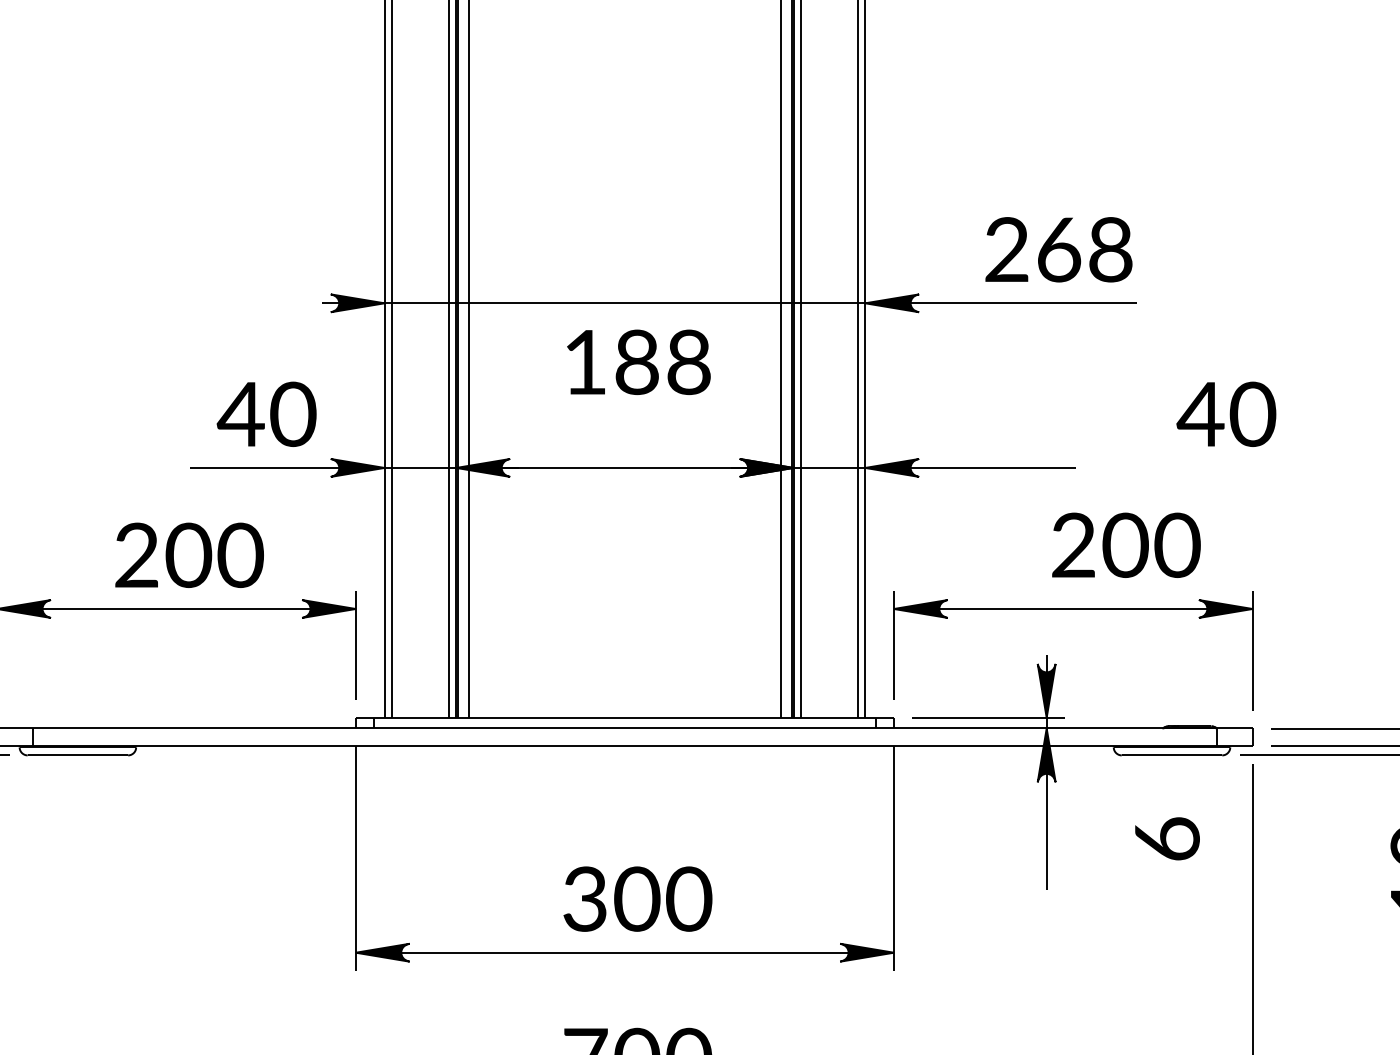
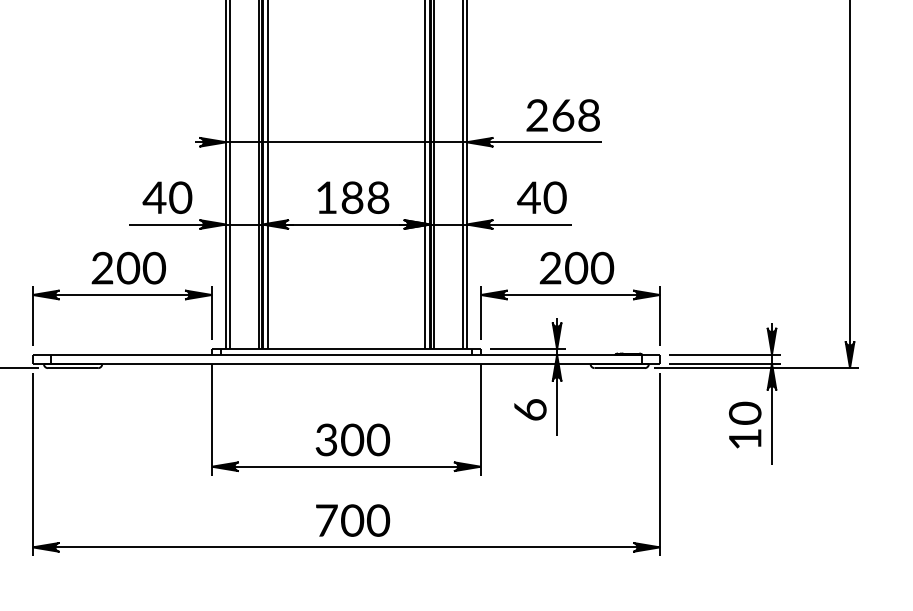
text: (639, 361) -> (353, 197), moved
text: (1225, 413) -> (541, 197), moved
text: (1125, 543) -> (576, 267), moved
text: (1167, 838) -> (530, 409), moved

